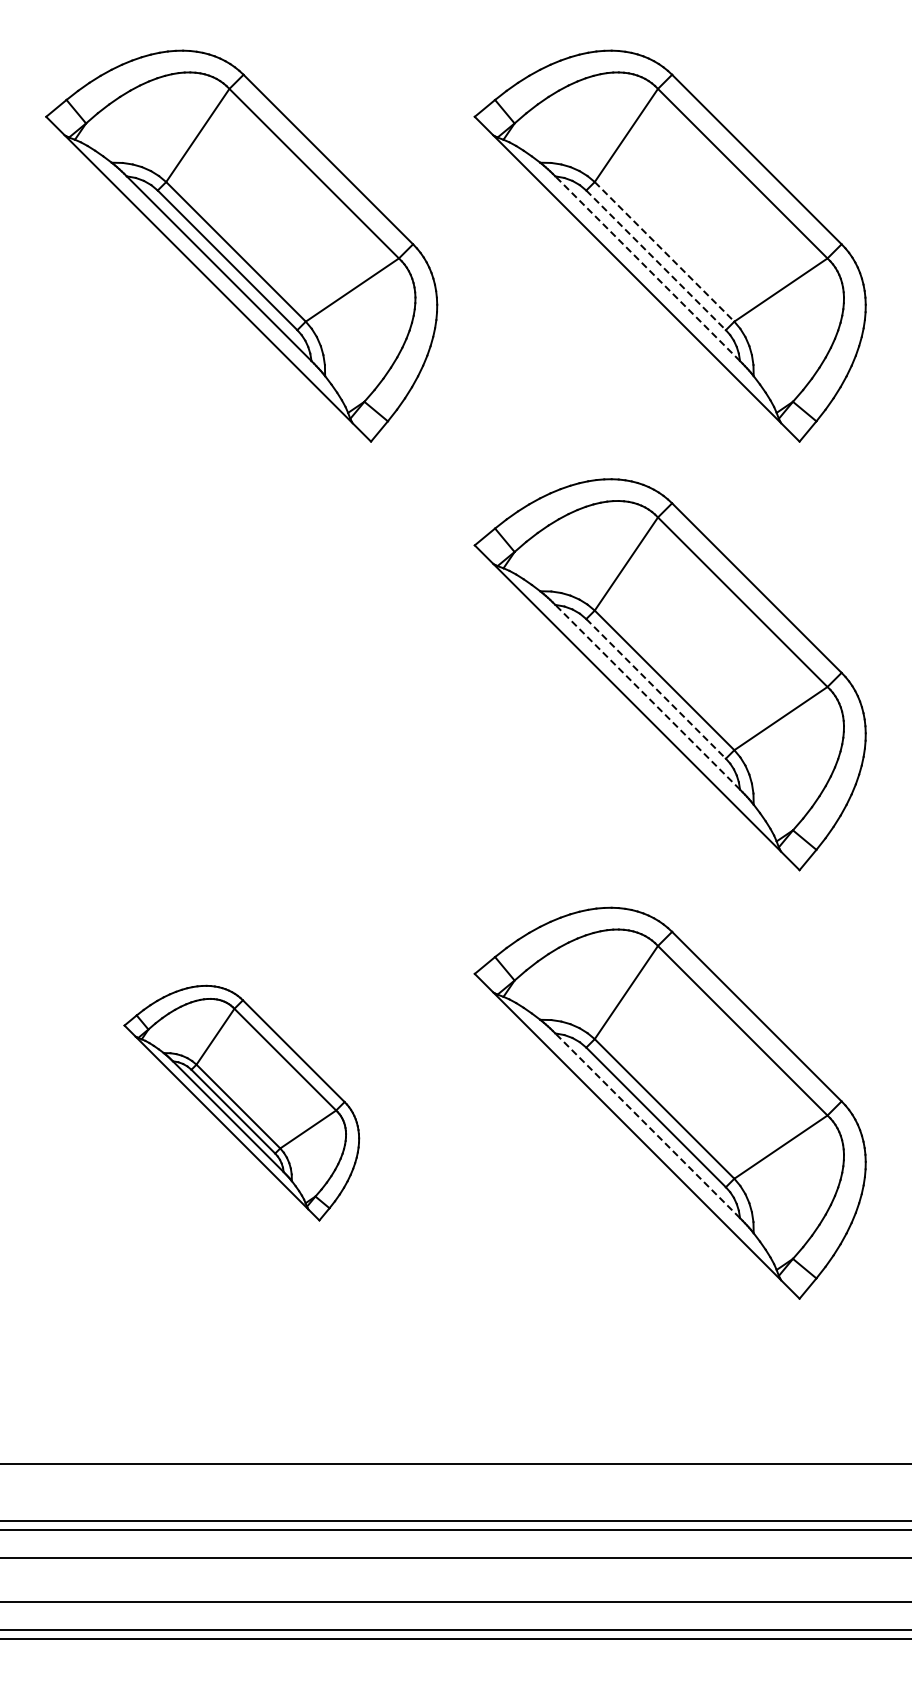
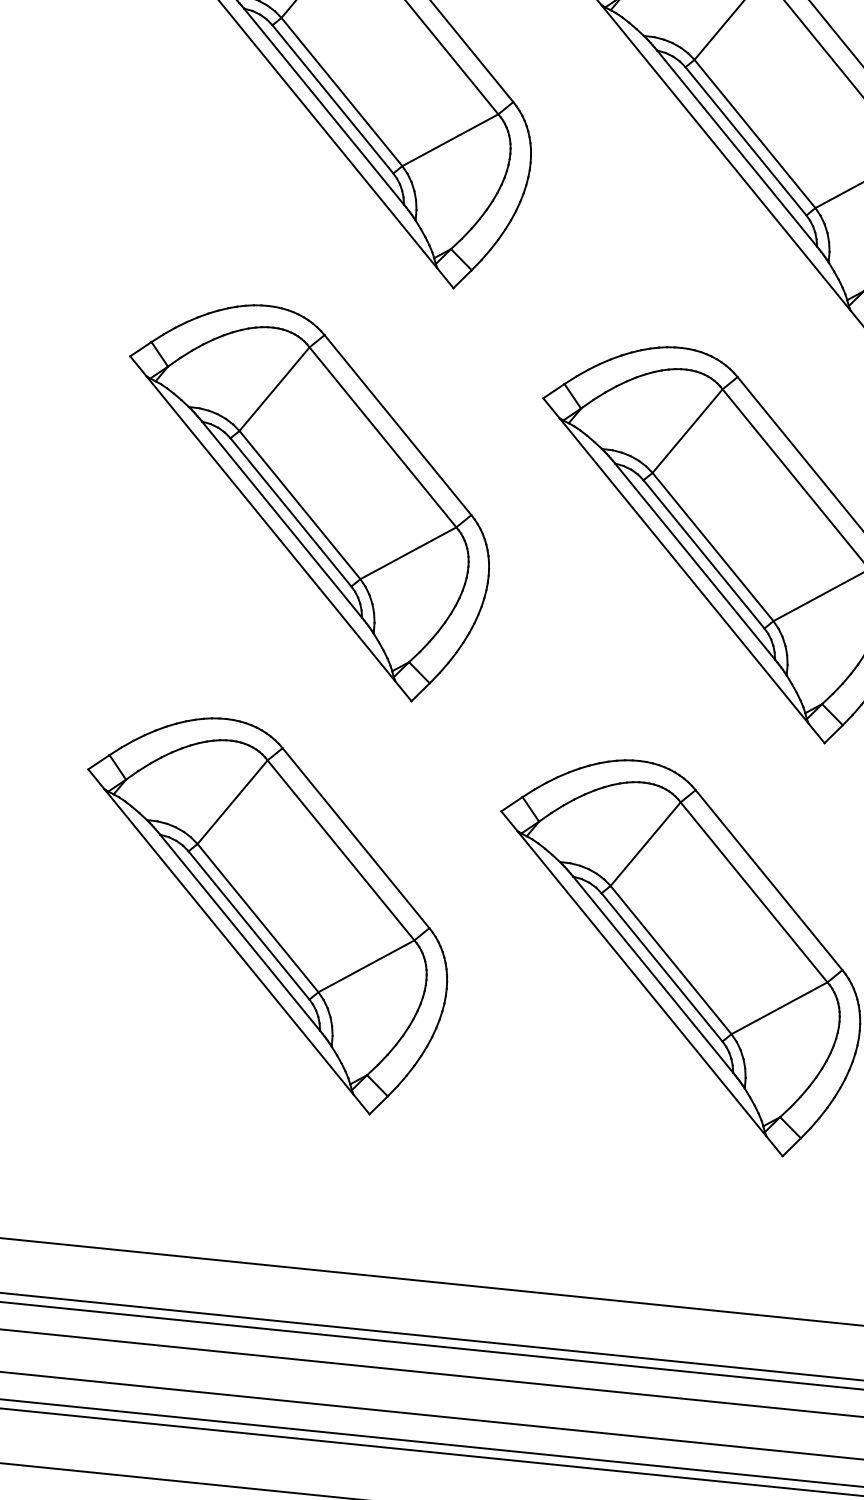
line: (664, 251) -> (754, 133), dashed -> solid
line: (656, 260) -> (746, 141), dashed -> solid
line: (647, 268) -> (736, 148), dashed -> solid
part: (241, 674) -> (305, 499), added
line: (656, 688) -> (704, 554), dashed -> solid
line: (647, 697) -> (694, 561), dashed -> solid
part: (241, 1102) -> (263, 912), size x1.67
line: (647, 1125) -> (652, 974), dashed -> solid

